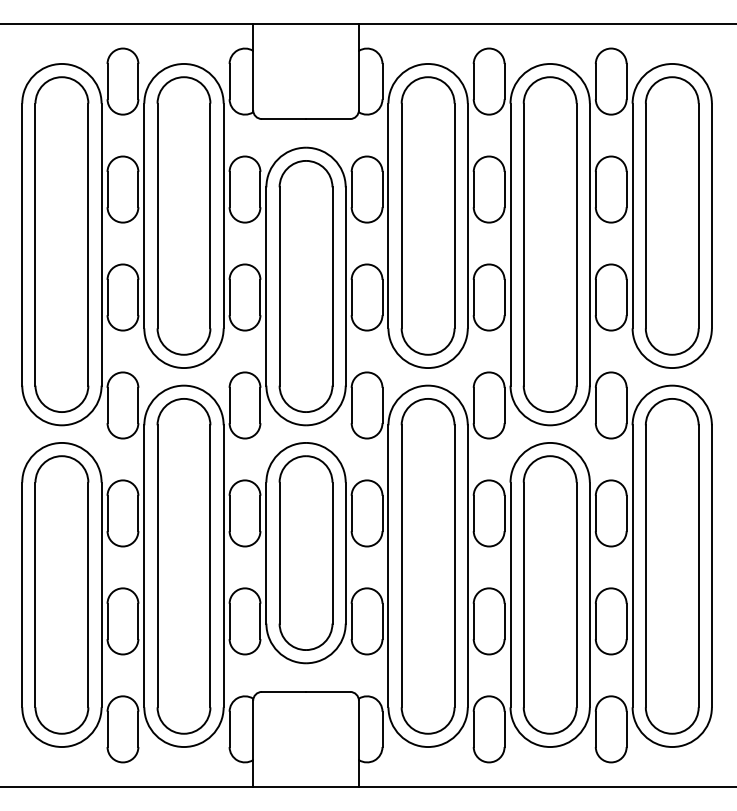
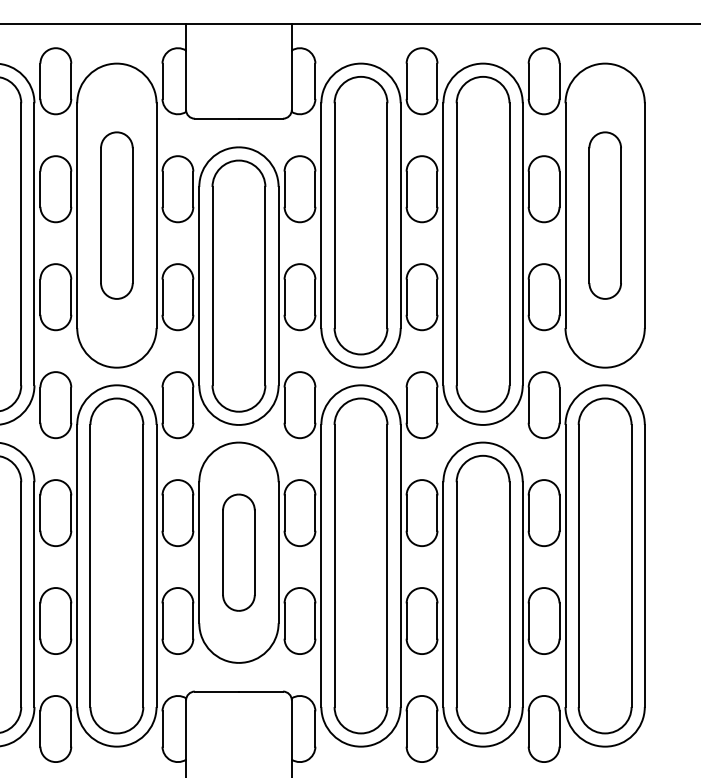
part: (183, 215) -> (116, 215), size x0.6
part: (672, 215) -> (605, 215), size x0.6
part: (305, 552) -> (238, 552), size x0.6

